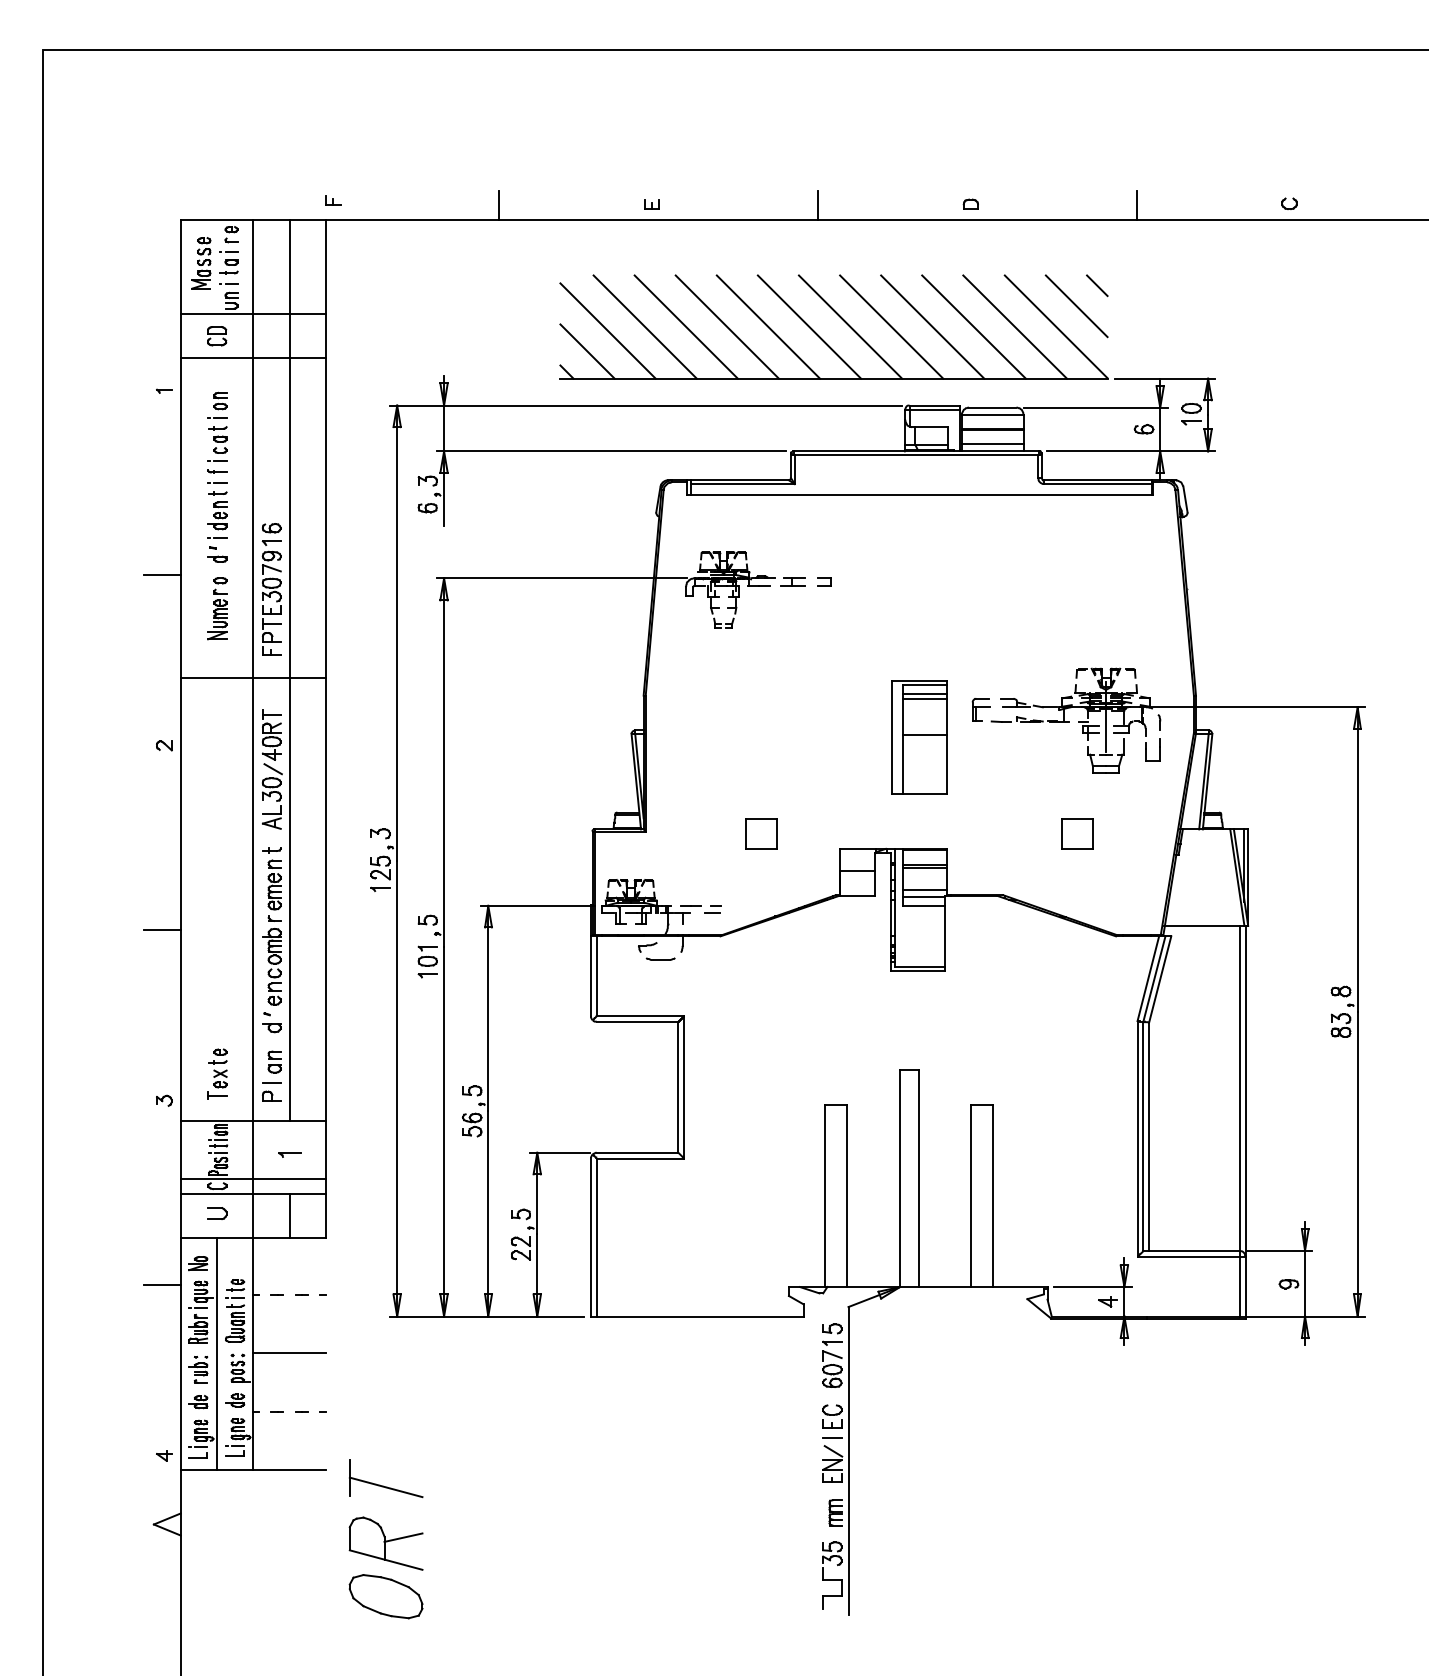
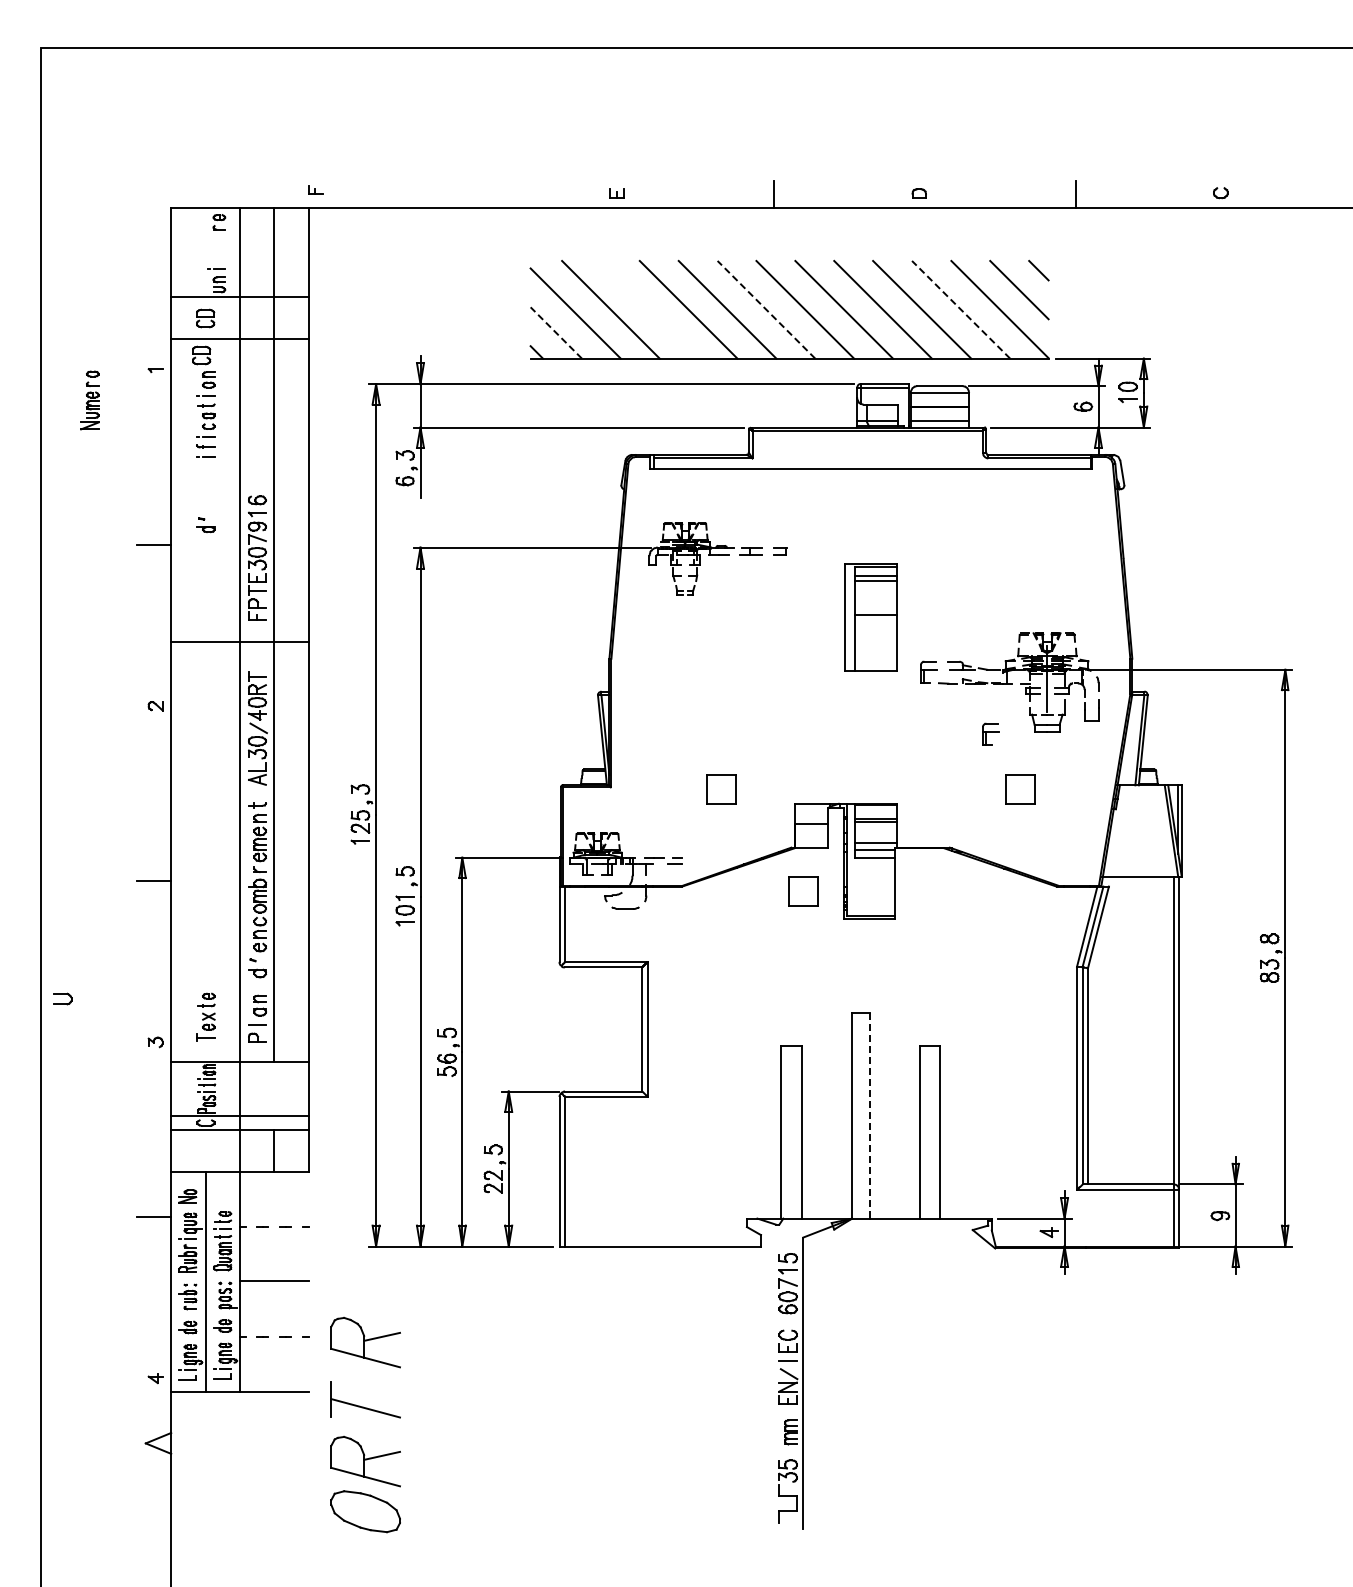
line: (499, 205) -> (472, 194), removed
part: (214, 263) -> (203, 249), removed
line: (685, 326) -> (649, 309), removed
line: (809, 326) -> (766, 309), solid -> dashed
line: (1014, 326) -> (960, 309), solid -> dashed
line: (586, 351) -> (555, 332), solid -> dashed
part: (212, 375) -> (201, 355), added
part: (216, 514) -> (205, 487), removed
part: (216, 608) -> (89, 400), moved
part: (919, 737) -> (870, 617), moved
part: (1046, 774) -> (990, 733), added
part: (848, 941) -> (803, 891), added
part: (289, 1154) -> (274, 1093), removed
line: (918, 1178) -> (869, 1115), solid -> dashed
part: (216, 1212) -> (62, 998), moved
part: (385, 1417) -> (365, 1342), added

